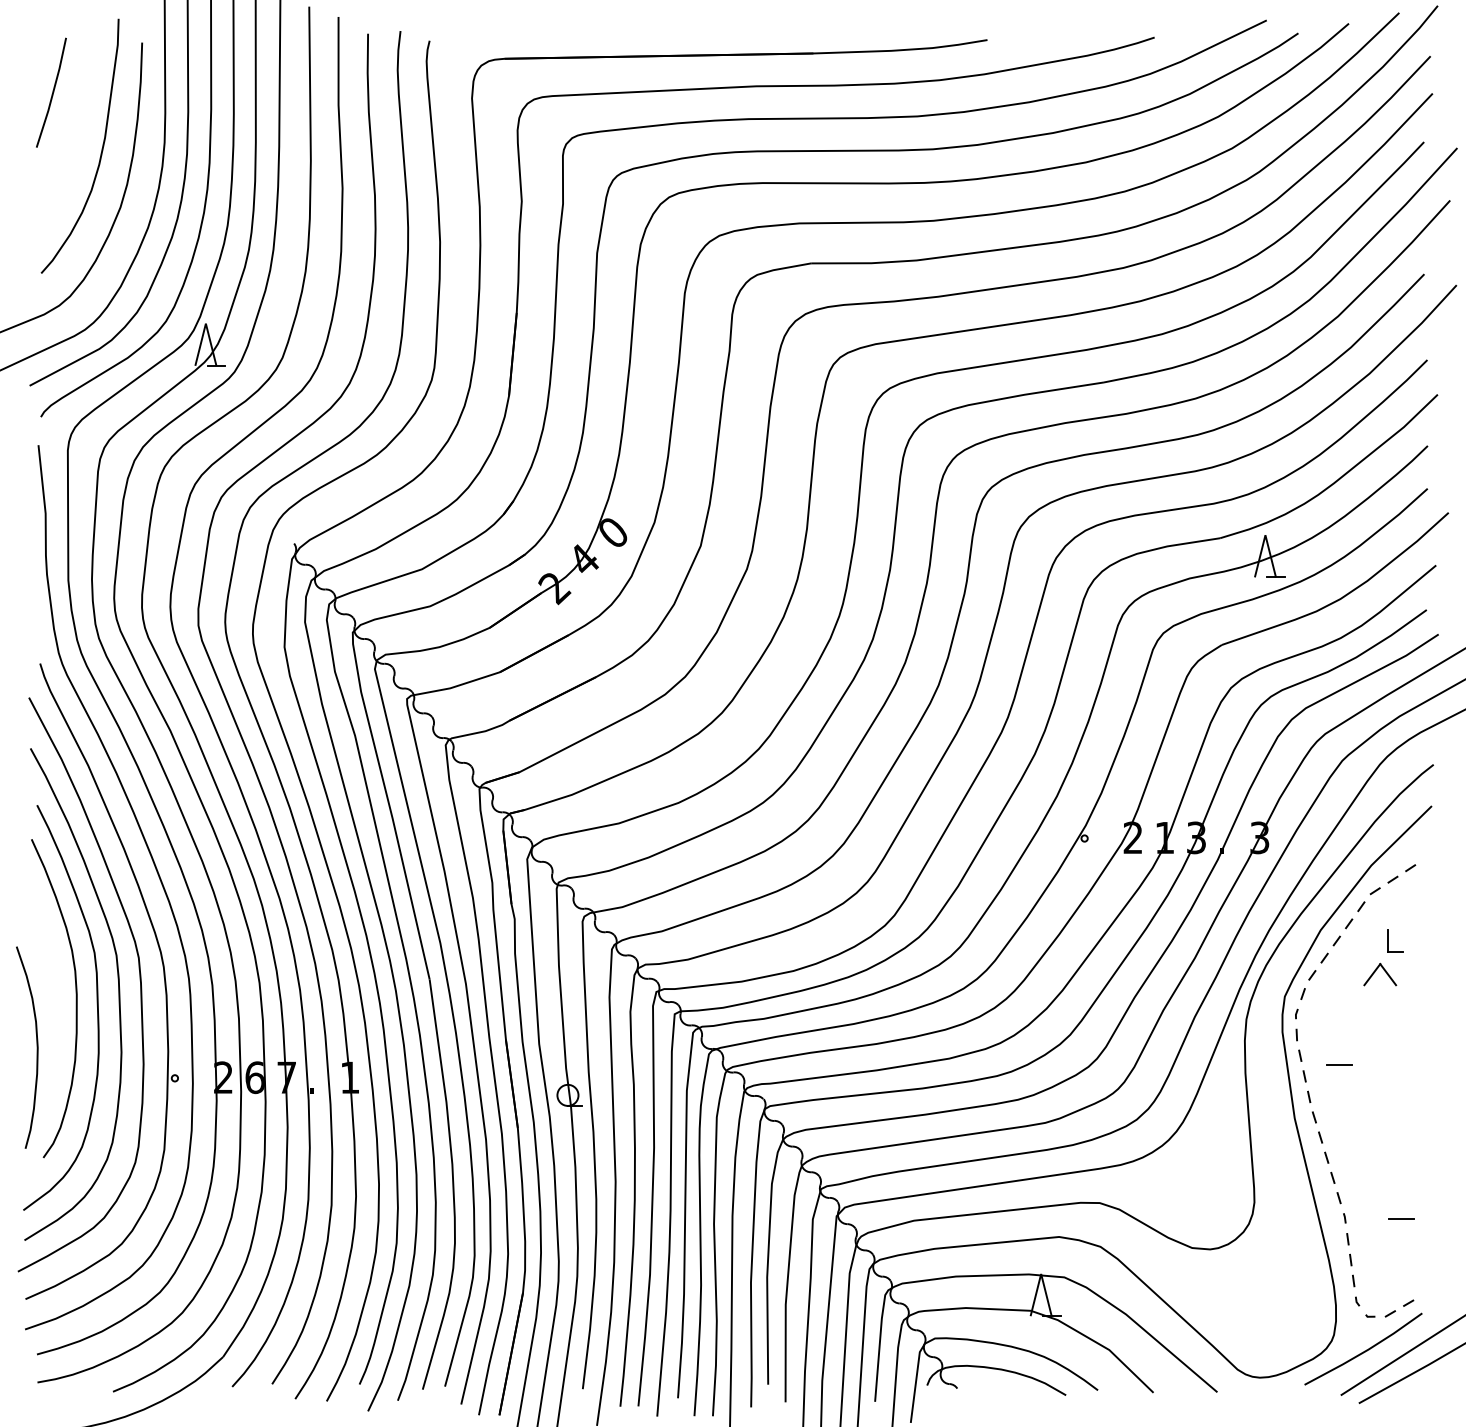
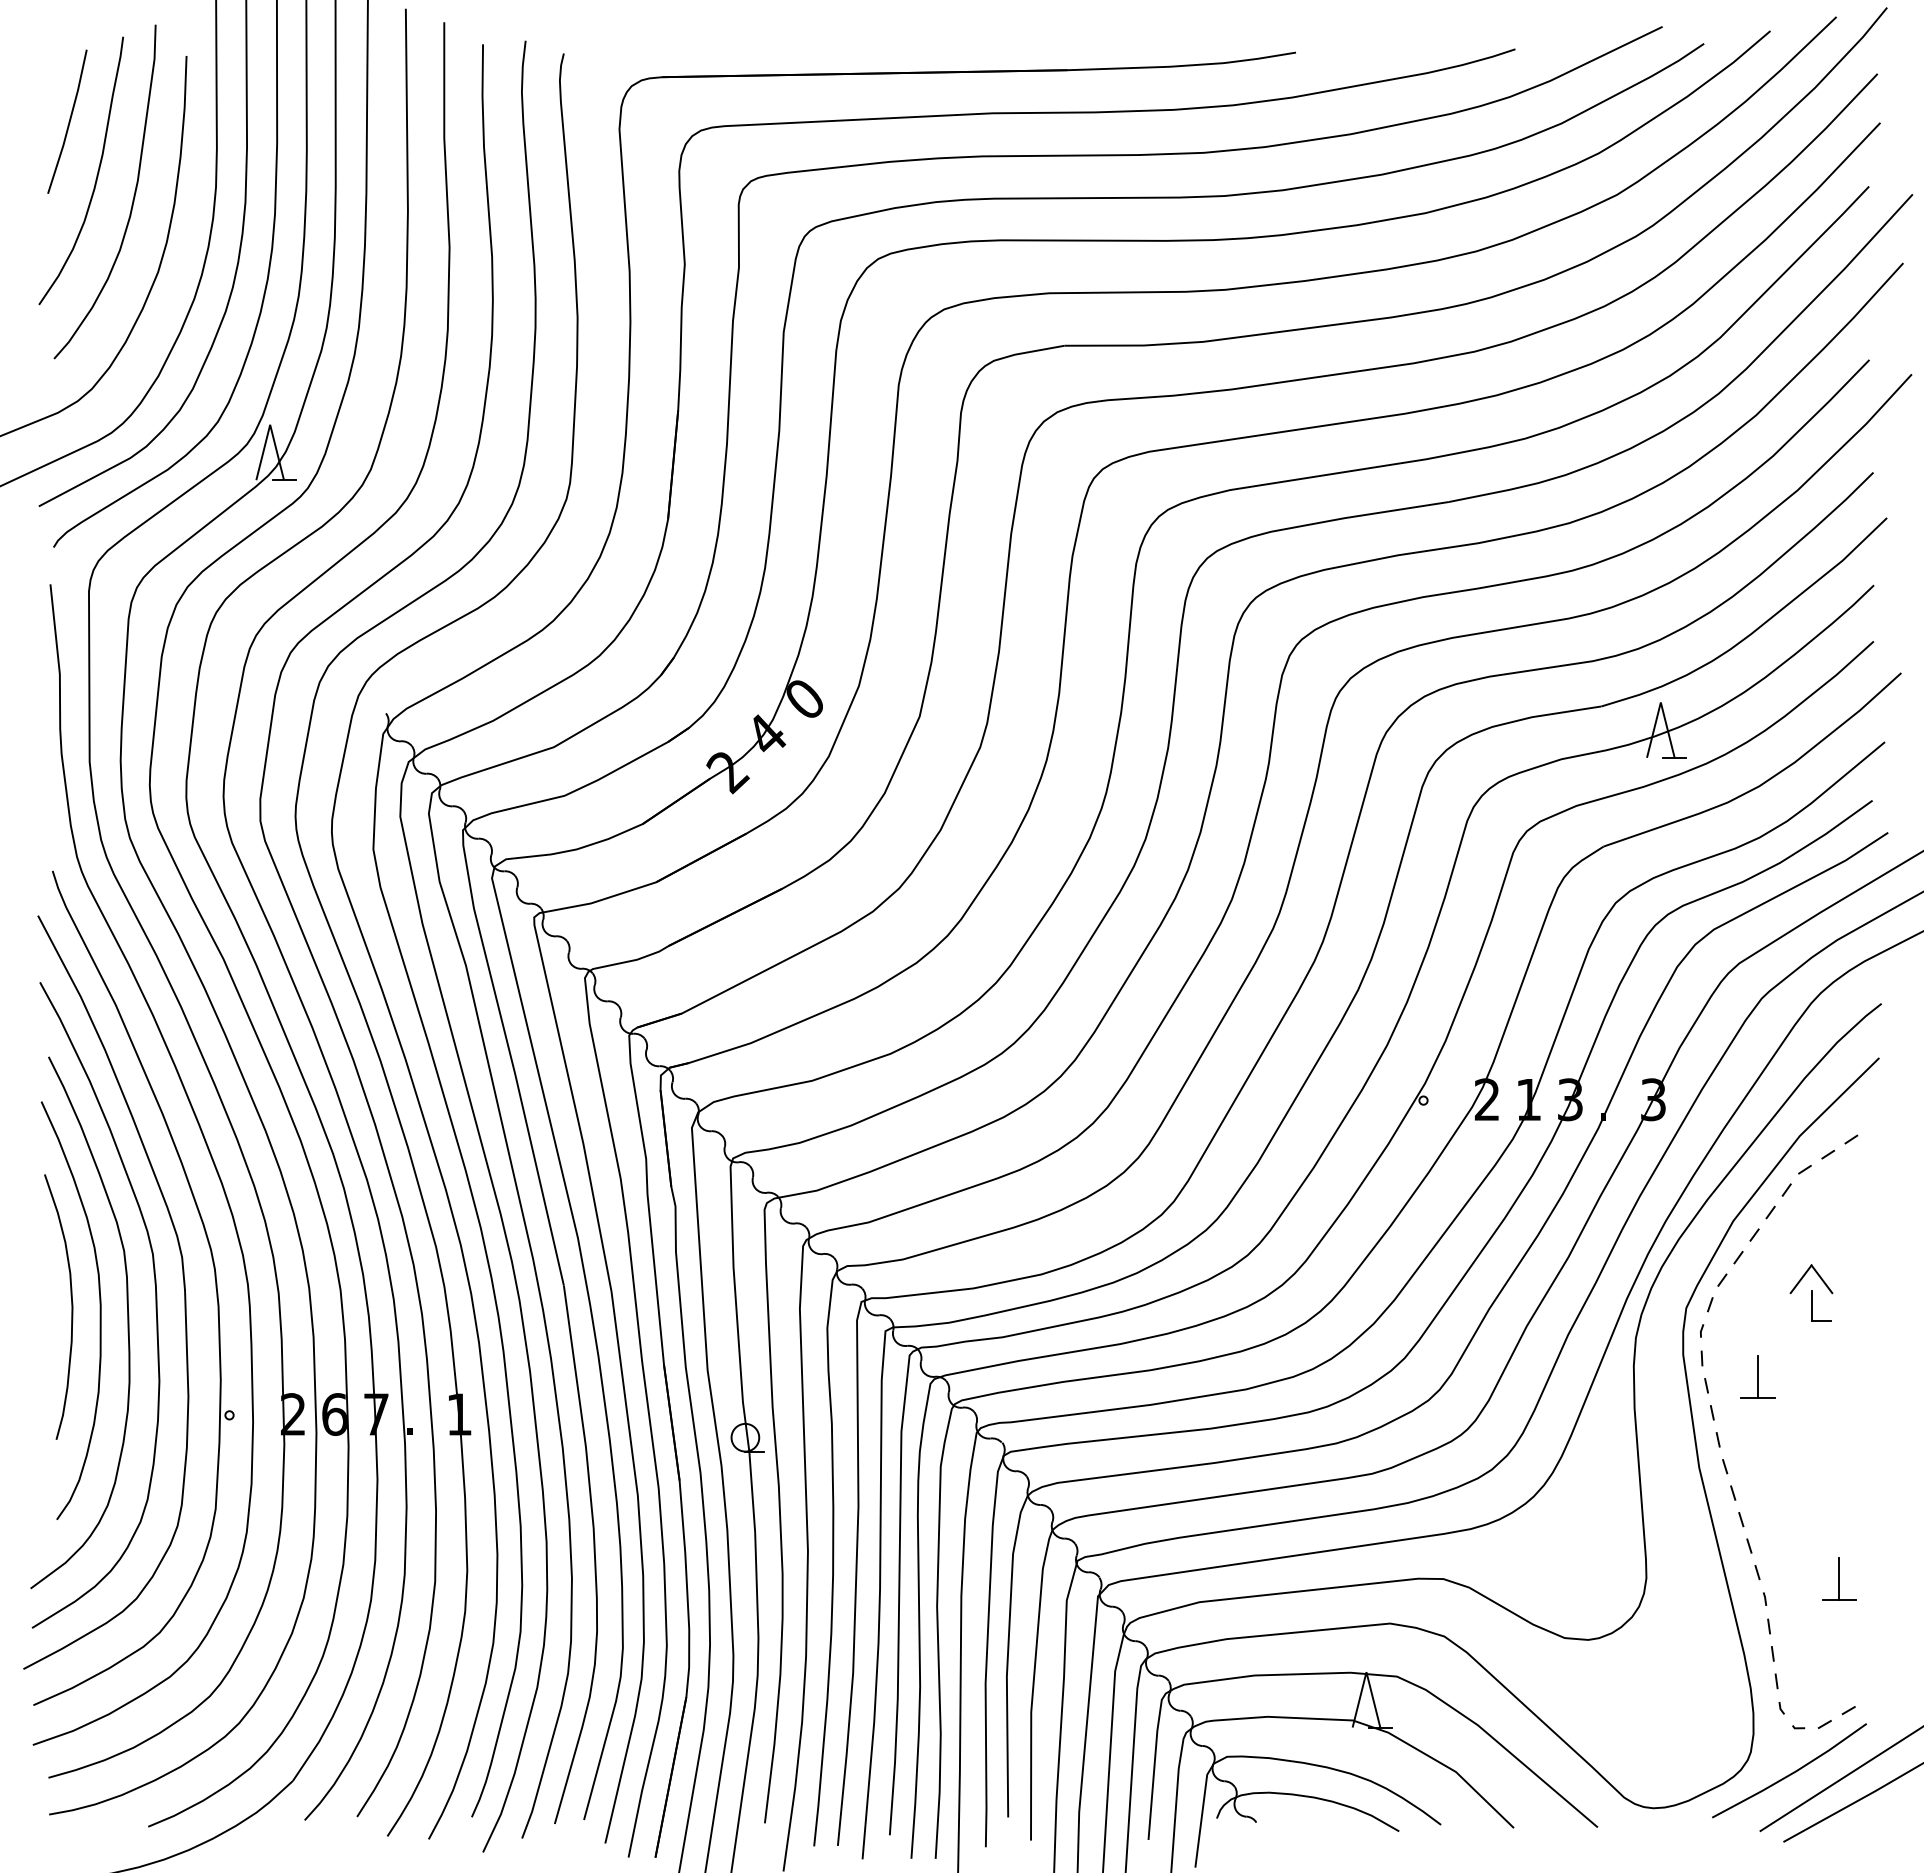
curve: (73, 133) -> (96, 175), added
part: (1388, 940) -> (1812, 1305), moved
curve: (37, 1047) -> (71, 1306), moved
line: (1339, 1048) -> (1758, 1376), added
line: (1401, 1202) -> (1839, 1578), added

